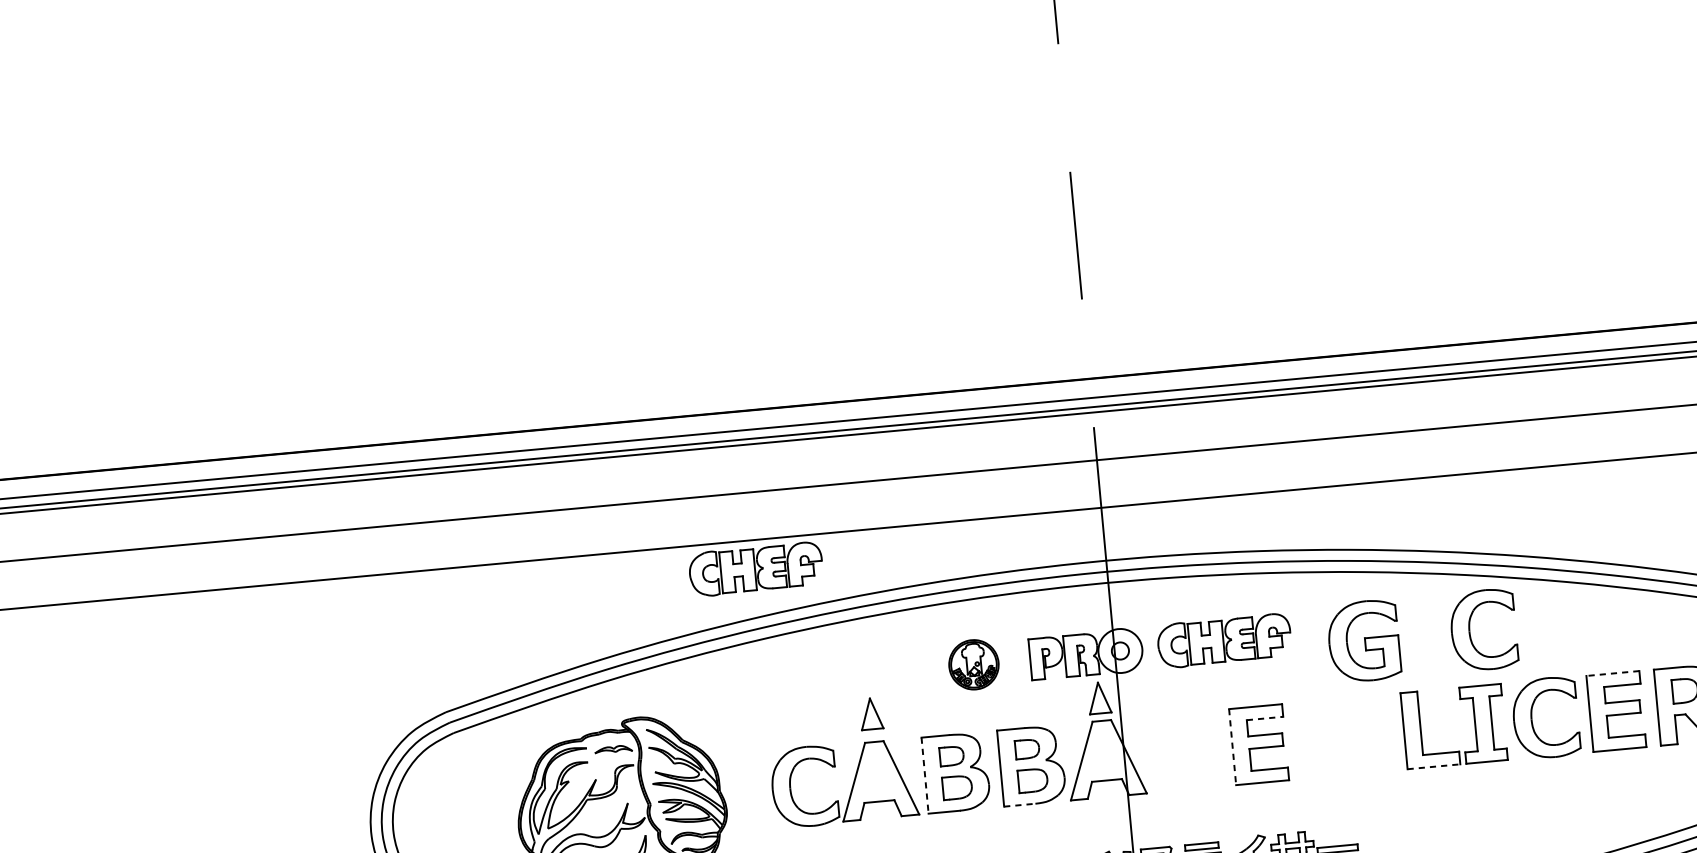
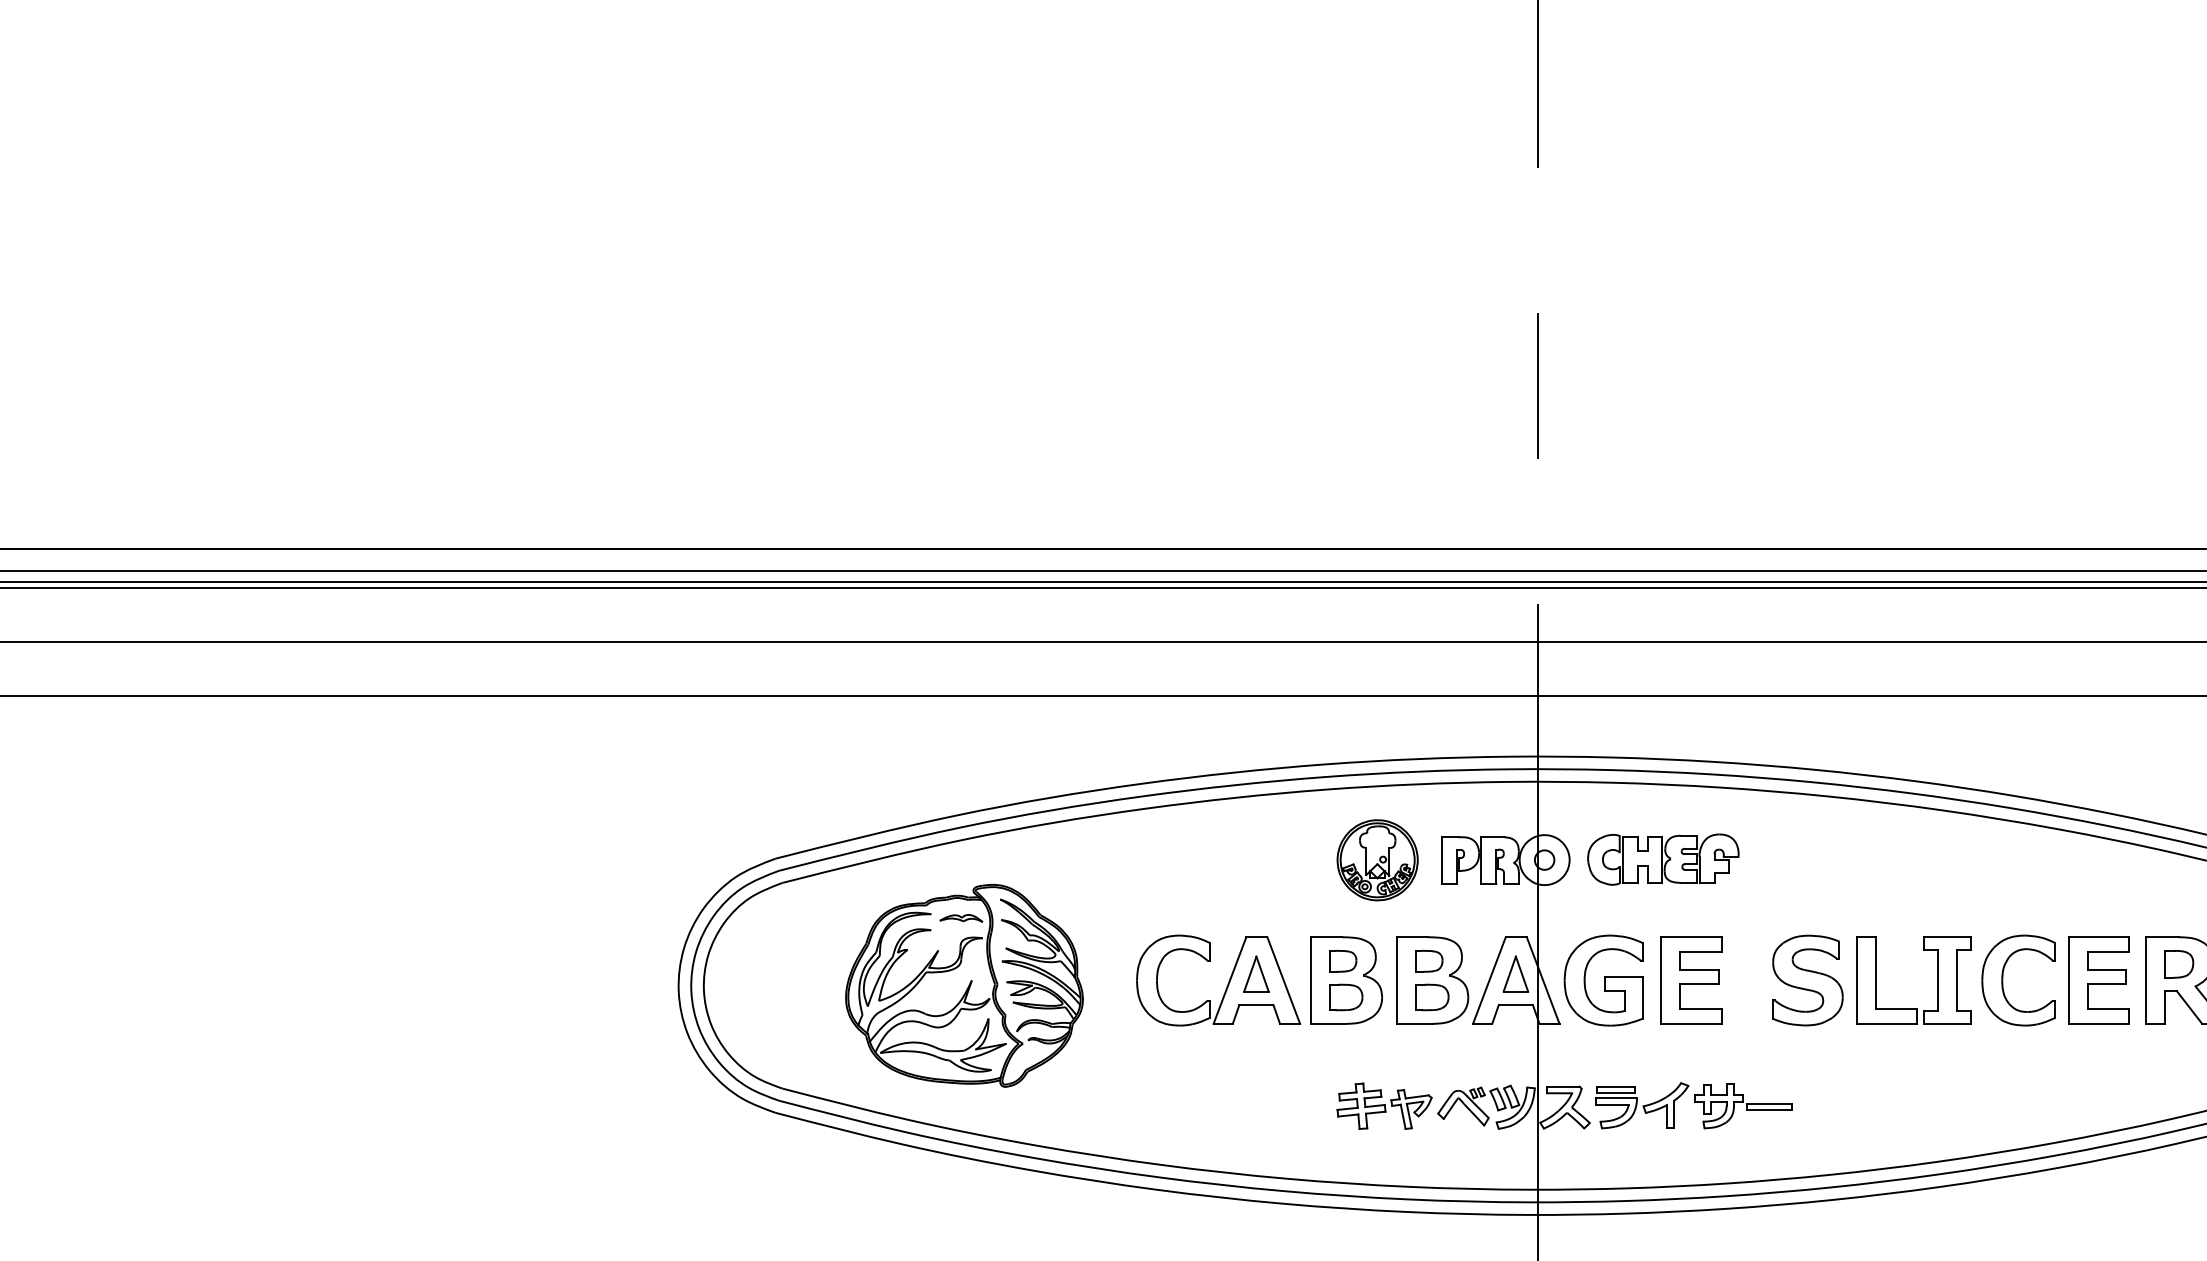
part: (756, 569) -> (1141, 729), removed
part: (1470, 631) -> (1942, 874), removed
part: (1363, 641) -> (1603, 980), moved
part: (973, 664) -> (1377, 860), size x1.43
line: (1612, 673) -> (2098, 937), dashed -> solid
part: (1098, 697) -> (1515, 973), moved
part: (871, 713) -> (1256, 973), moved
line: (1265, 718) -> (1701, 951), dashed -> solid
part: (1360, 735) -> (1807, 980), added
line: (1232, 747) -> (1661, 981), dashed -> solid
line: (1434, 766) -> (1887, 1023), dashed -> solid
line: (924, 776) -> (1310, 981), dashed -> solid
line: (1019, 804) -> (1414, 1023), dashed -> solid

